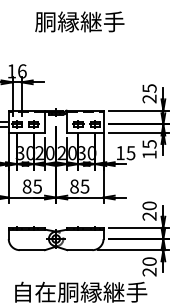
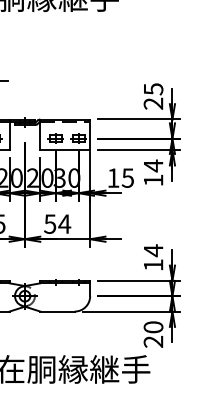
text: (149, 144) -> (153, 166), 15 -> 14
text: (79, 186) -> (57, 223), 85 -> 54
text: (149, 210) -> (153, 256), 20 -> 14

